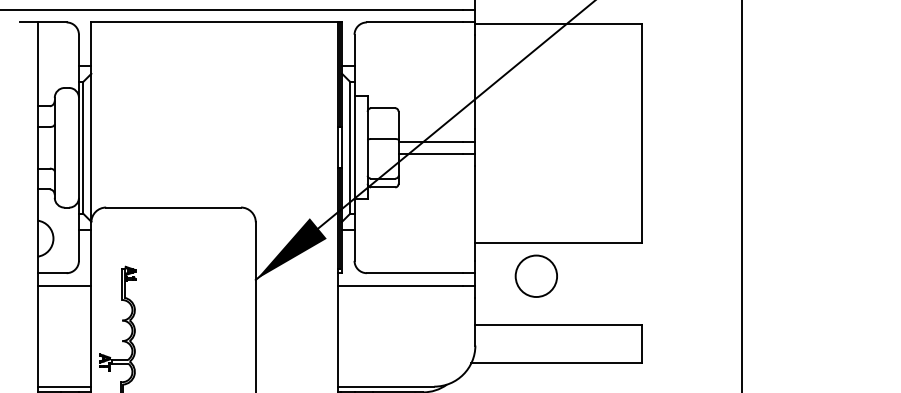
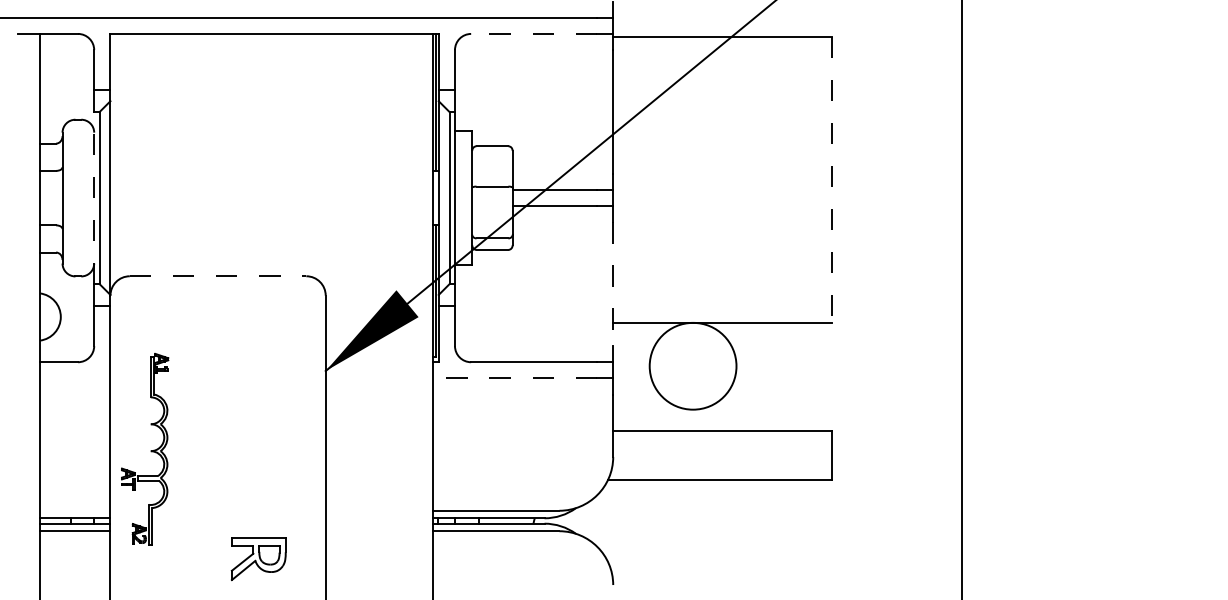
line: (415, 22) -> (534, 33), solid -> dashed
line: (642, 134) -> (831, 180), solid -> dashed
line: (79, 147) -> (94, 197), solid -> dashed
line: (173, 207) -> (218, 276), solid -> dashed
line: (475, 213) -> (613, 284), solid -> dashed
circle: (535, 276) -> (692, 366), size x1.6
line: (63, 285) -> (74, 378), removed
line: (400, 285) -> (515, 378), solid -> dashed
line: (63, 386) -> (74, 510), removed

